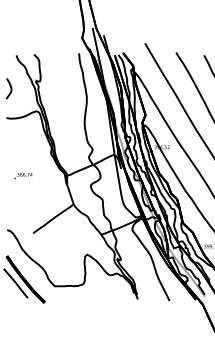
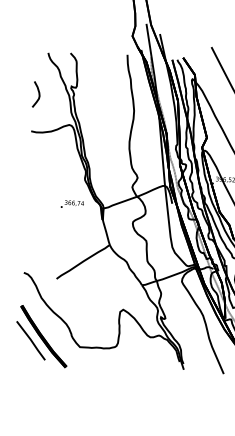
text: (23, 176) -> (72, 205), moved

